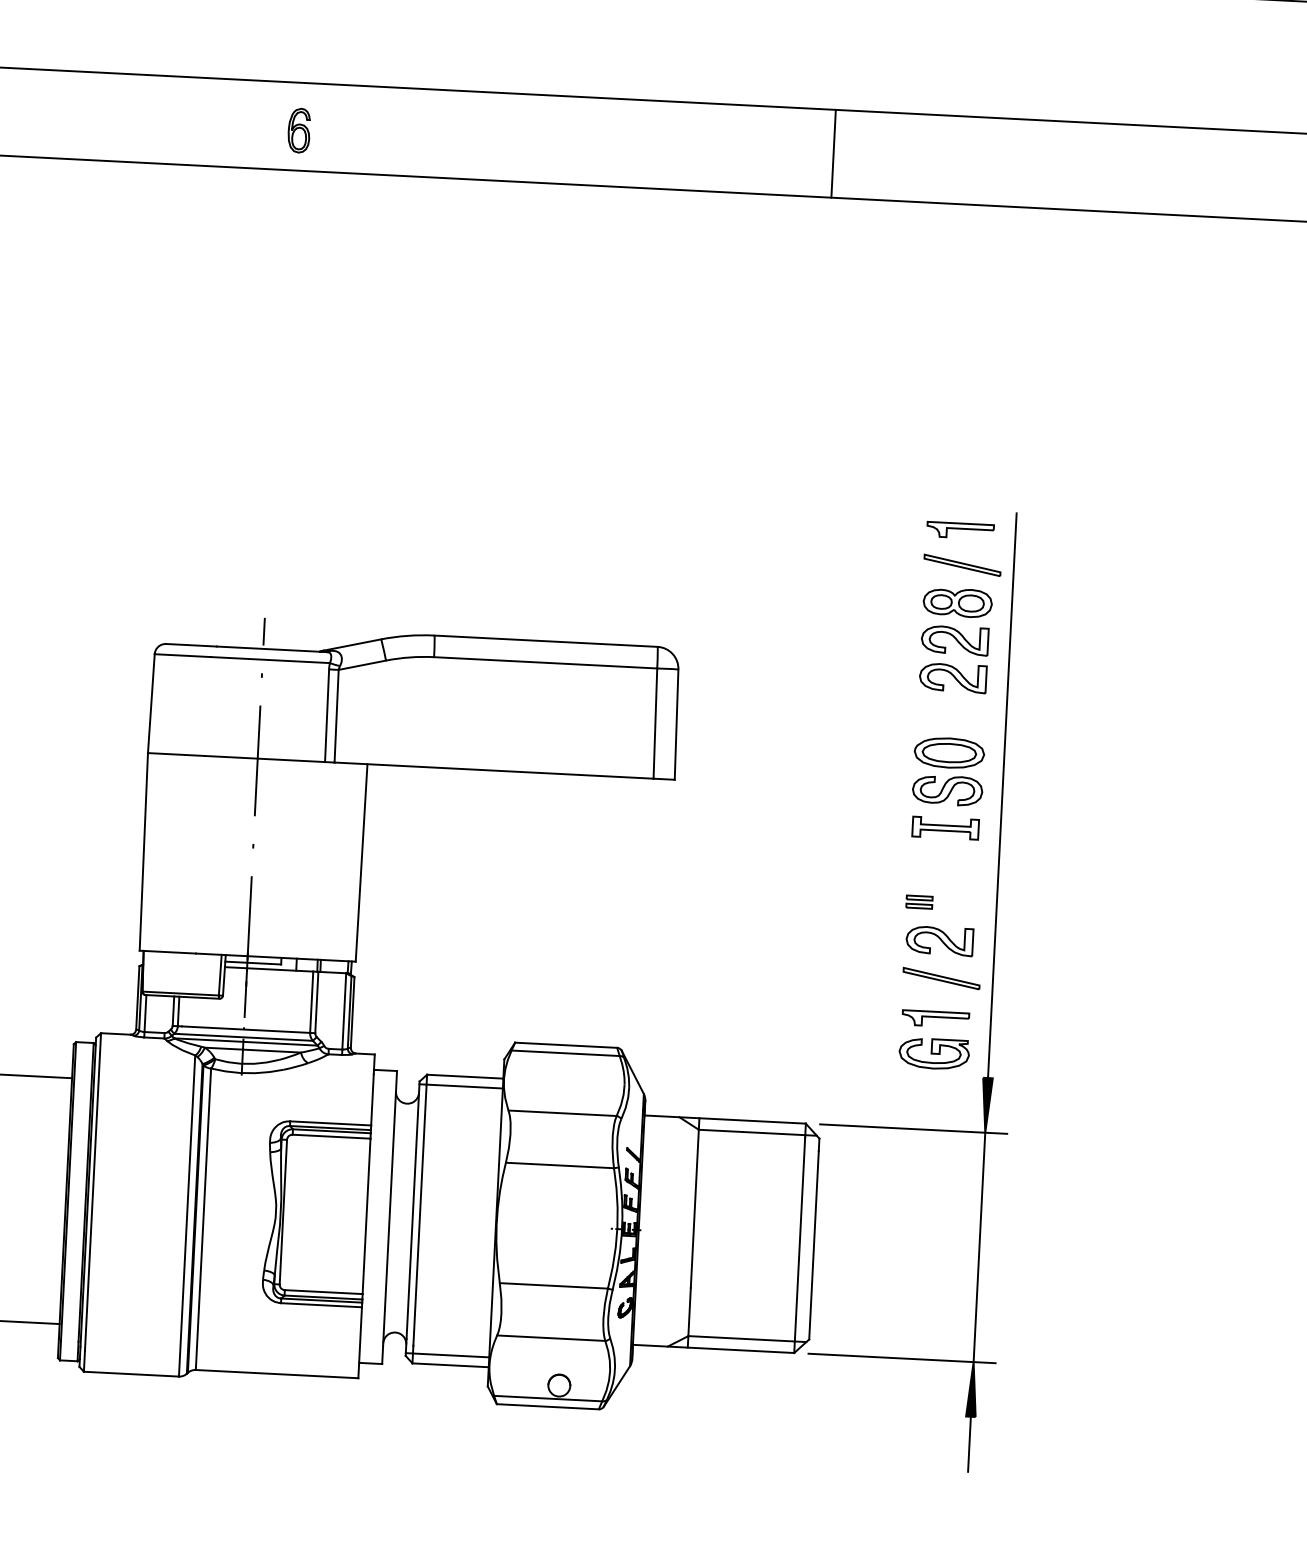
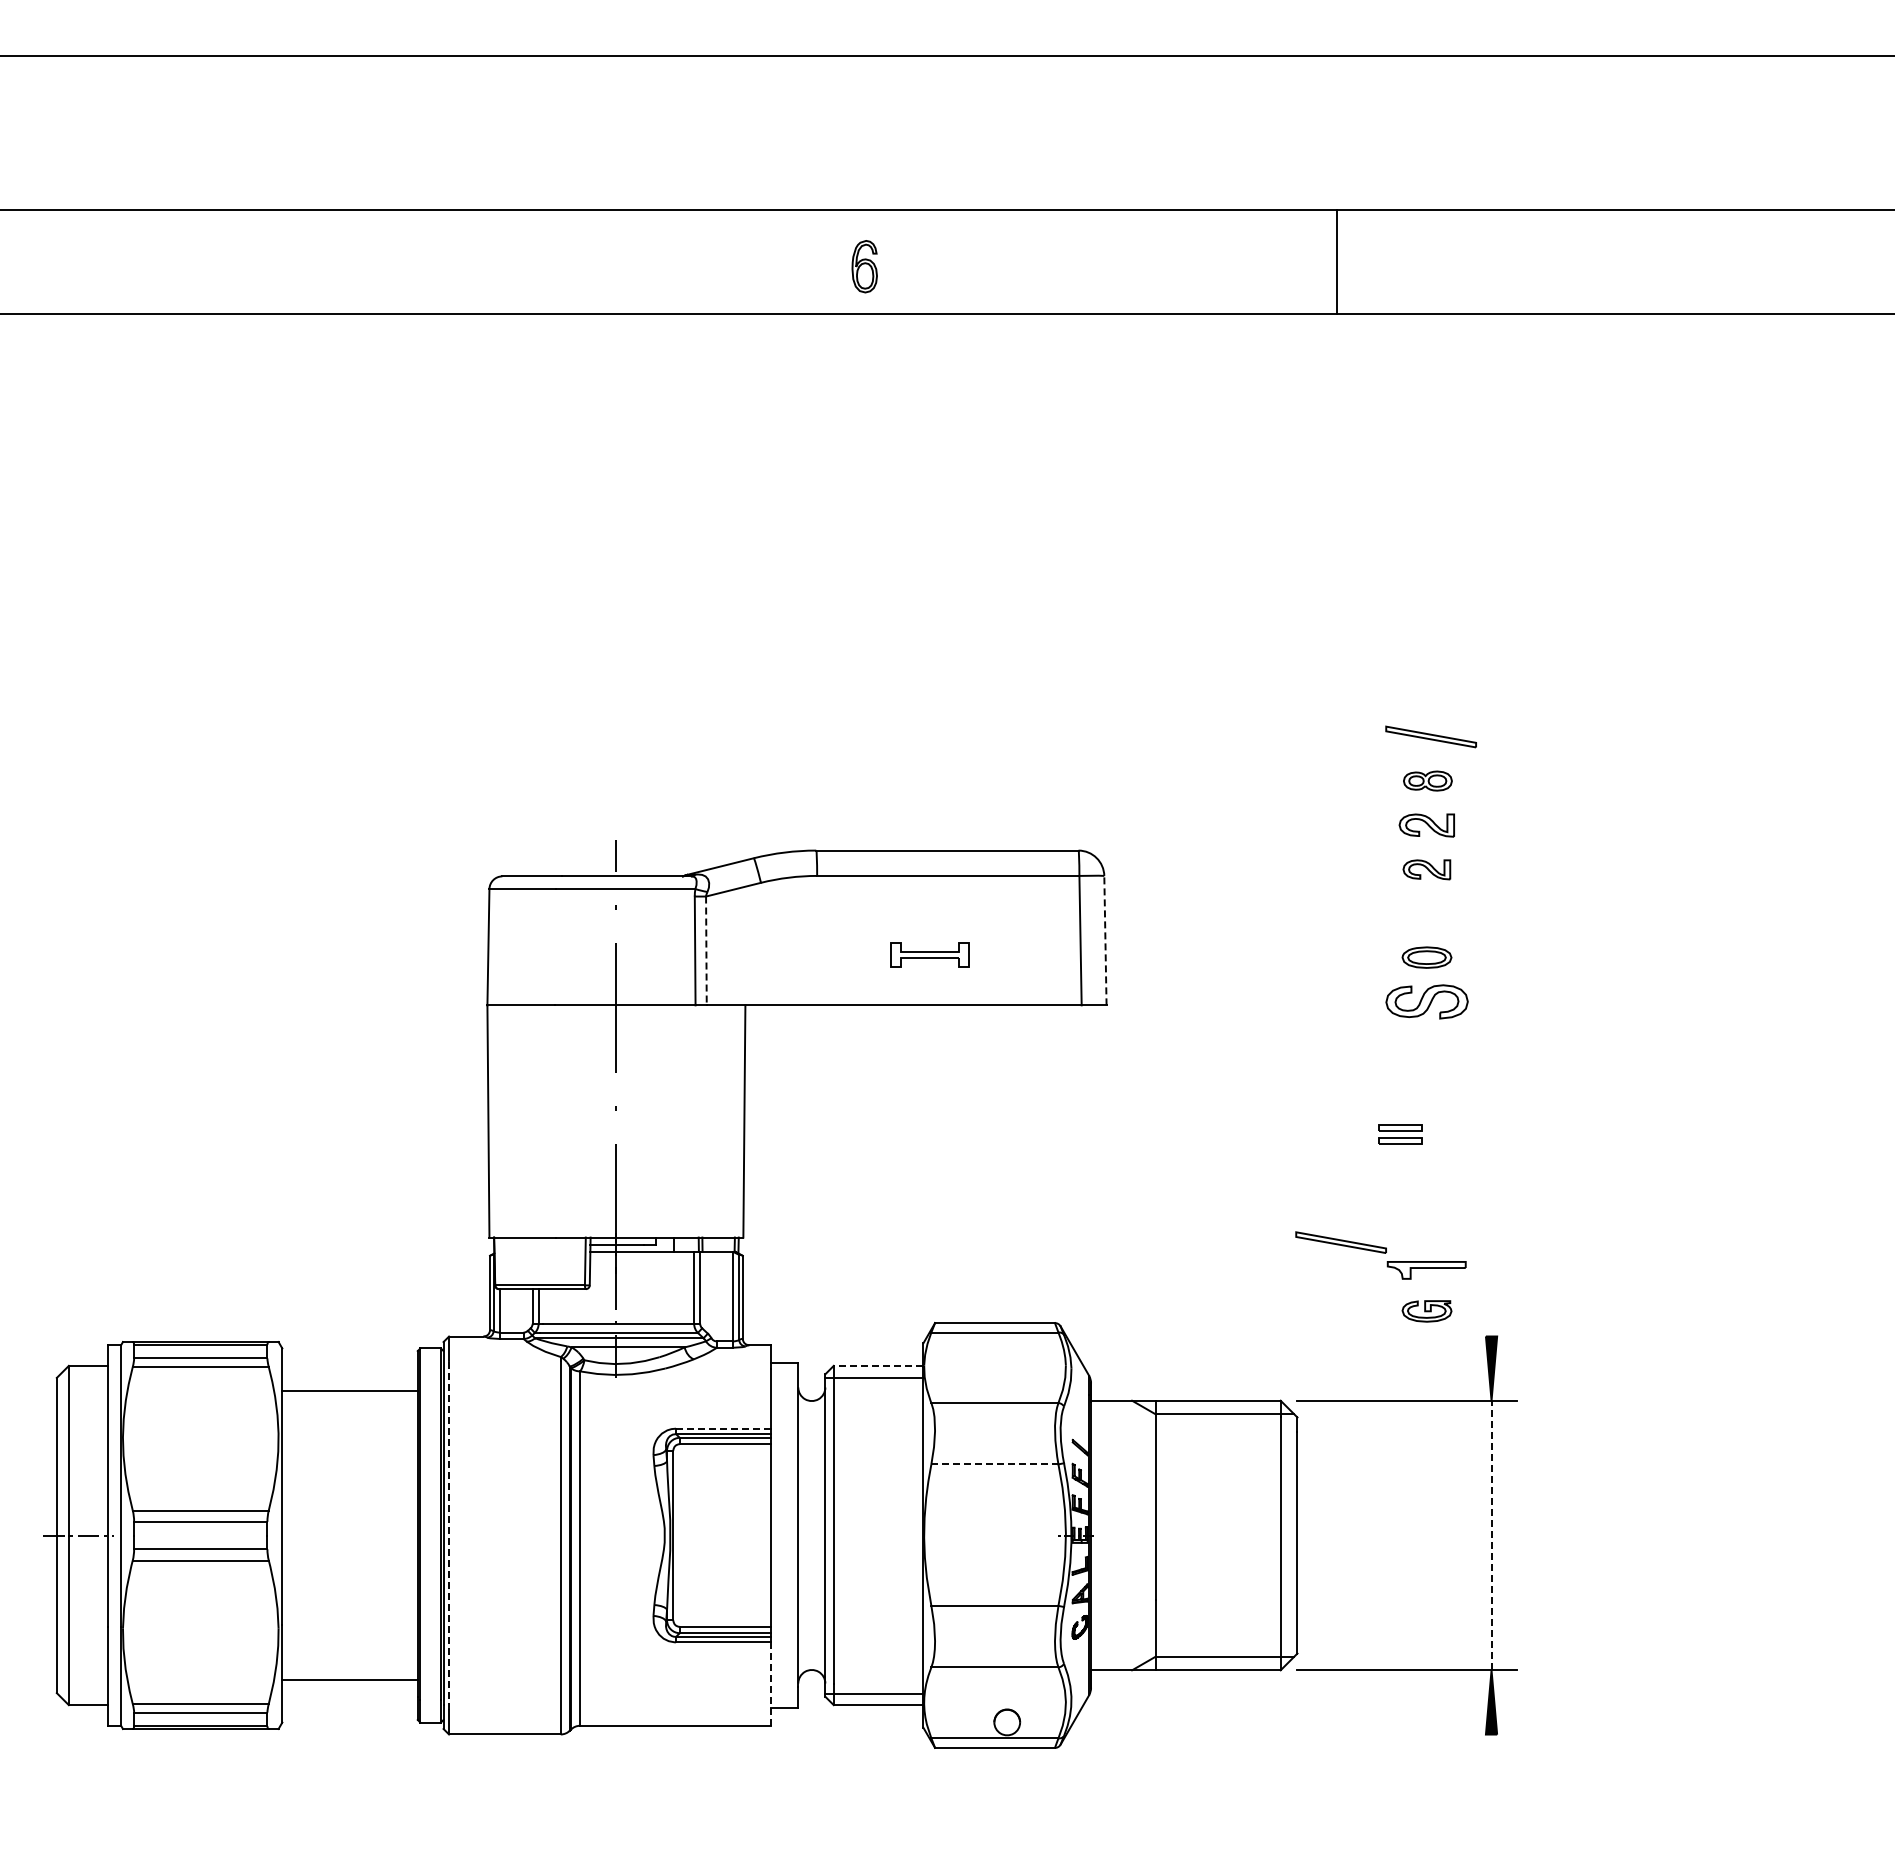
part: (299, 130) -> (864, 266), moved
line: (833, 153) -> (1336, 261), moved
part: (960, 530) -> (1426, 696), removed
part: (957, 602) -> (1427, 780), size x0.6
part: (954, 640) -> (1426, 825), size x0.7
part: (952, 677) -> (1426, 869), size x0.6
line: (336, 716) -> (706, 951), solid -> dashed
line: (676, 724) -> (1105, 940), solid -> dashed
part: (949, 752) -> (1426, 957), size x0.6
line: (1002, 795) -> (1491, 1004), removed
part: (945, 827) -> (929, 954), moved
part: (919, 901) -> (1400, 1133), size x1.4
part: (939, 940) -> (1426, 1178), removed
part: (941, 978) -> (1340, 1242), moved
part: (933, 1054) -> (1426, 1311), size x0.6
line: (465, 1076) -> (878, 1365), solid -> dashed
line: (330, 1123) -> (723, 1428), solid -> dashed
line: (559, 1165) -> (994, 1464), solid -> dashed
line: (92, 1202) -> (449, 1535), solid -> dashed
line: (979, 1247) -> (1491, 1535), solid -> dashed
line: (360, 1343) -> (771, 1684), solid -> dashed
line: (969, 1443) -> (1491, 1766), removed

